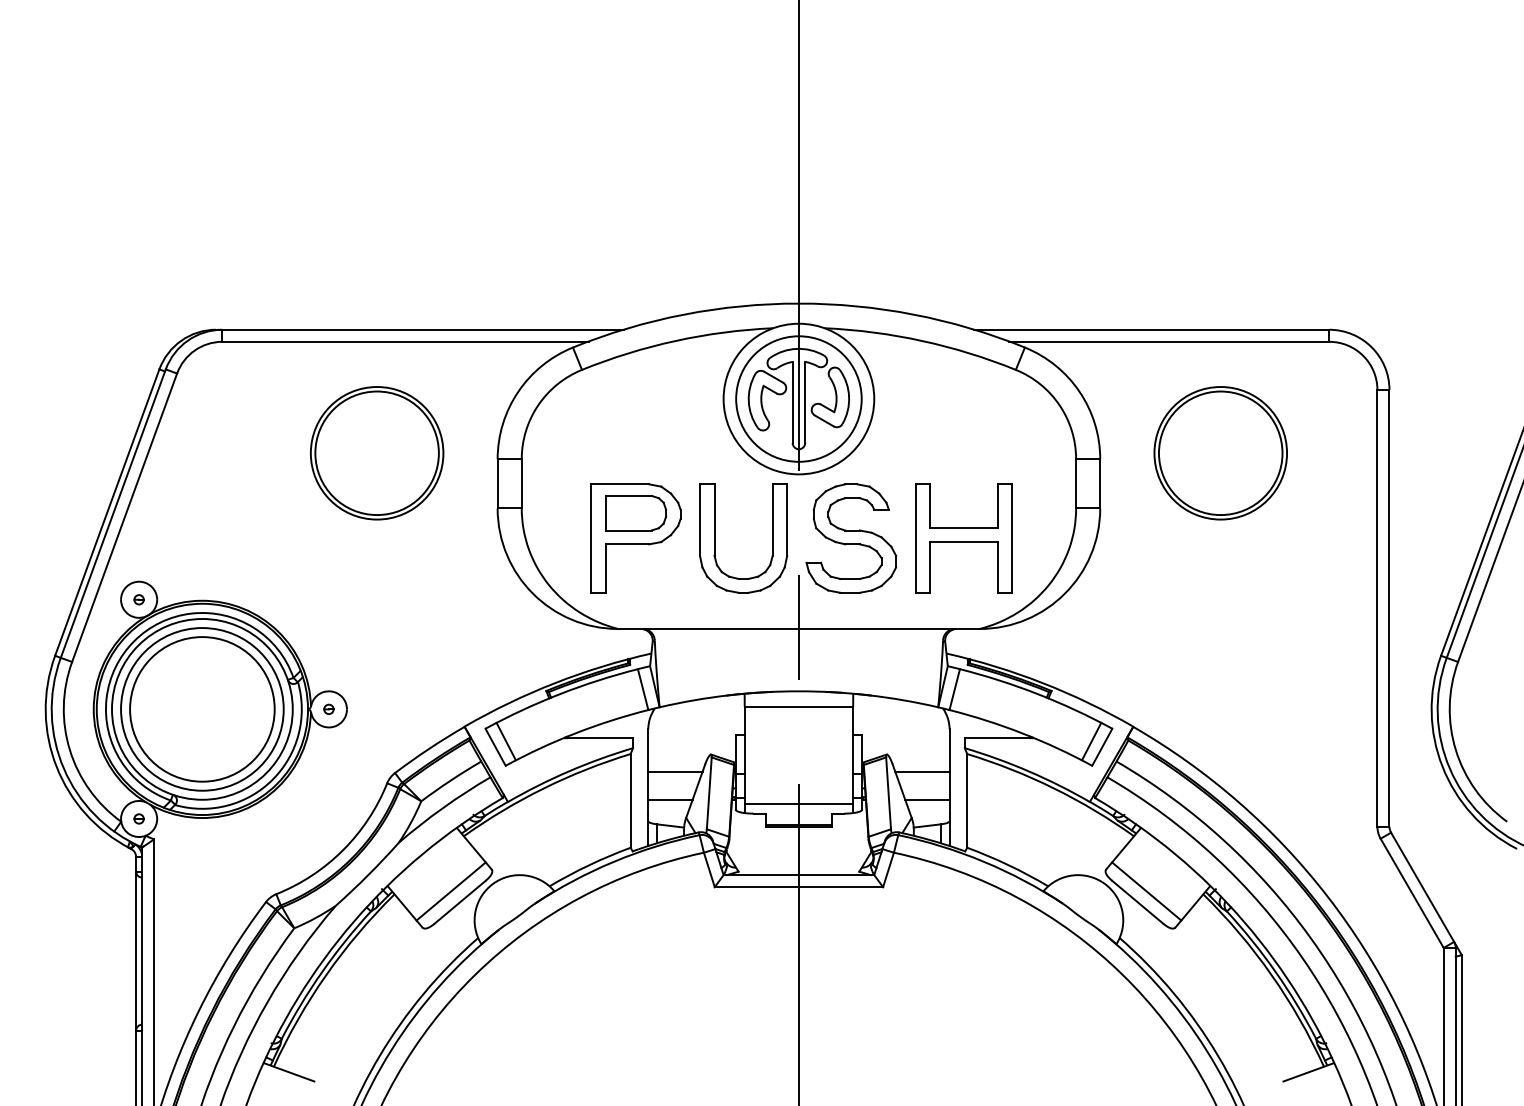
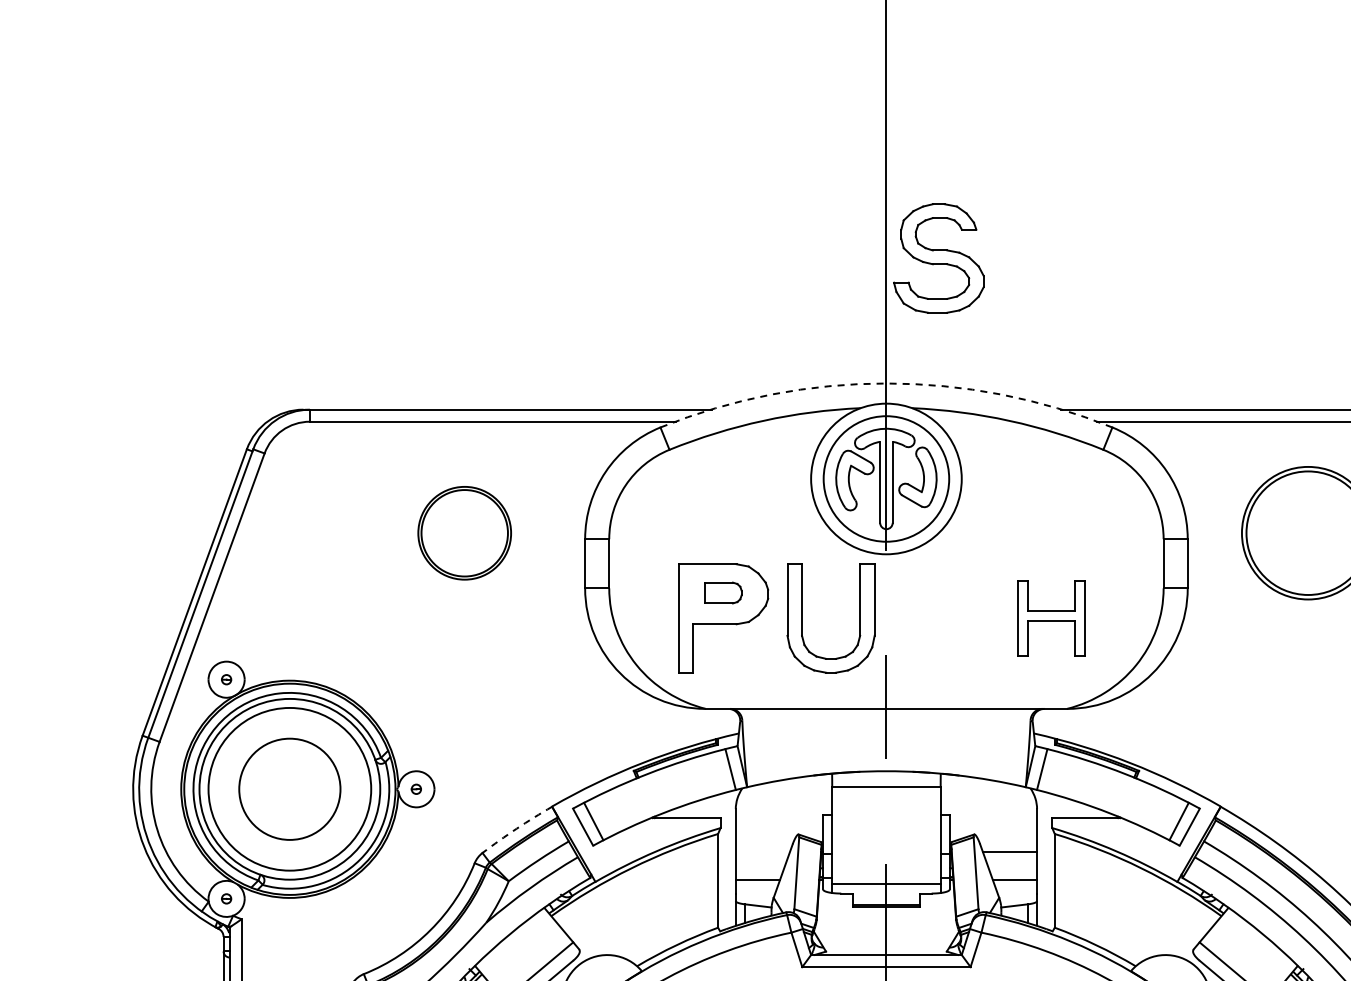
arc: (798, 303) -> (886, 383), solid -> dashed
part: (377, 453) -> (465, 533), size x0.7
part: (636, 512) -> (724, 592), size x0.6
part: (851, 538) -> (939, 258), moved
part: (963, 538) -> (1051, 618), size x0.7
circle: (202, 709) -> (290, 789), size x0.7
arc: (429, 748) -> (517, 828), solid -> dashed
line: (675, 772) -> (763, 852), removed

